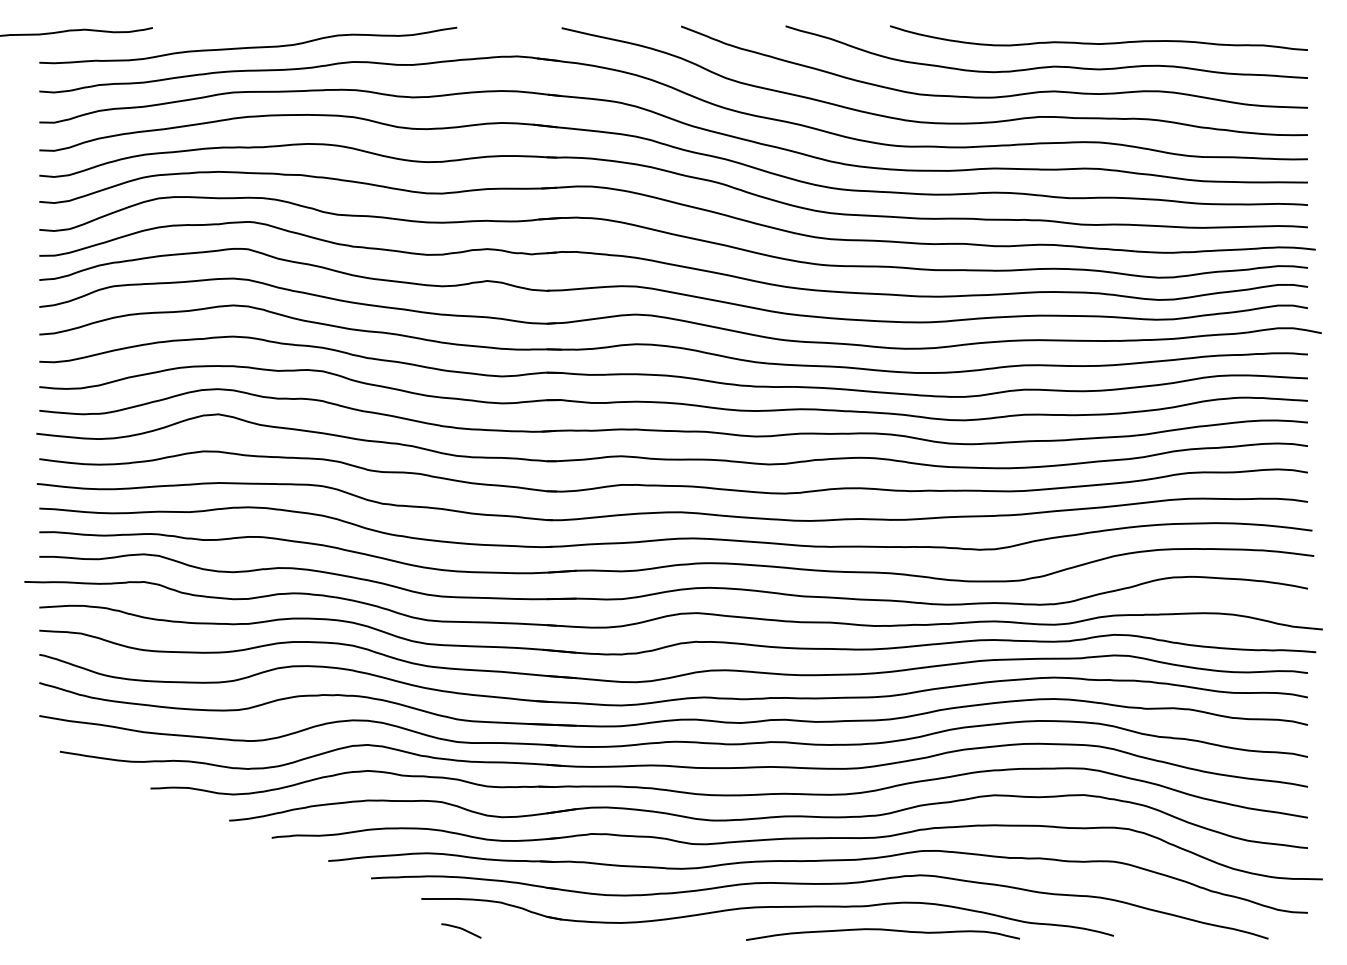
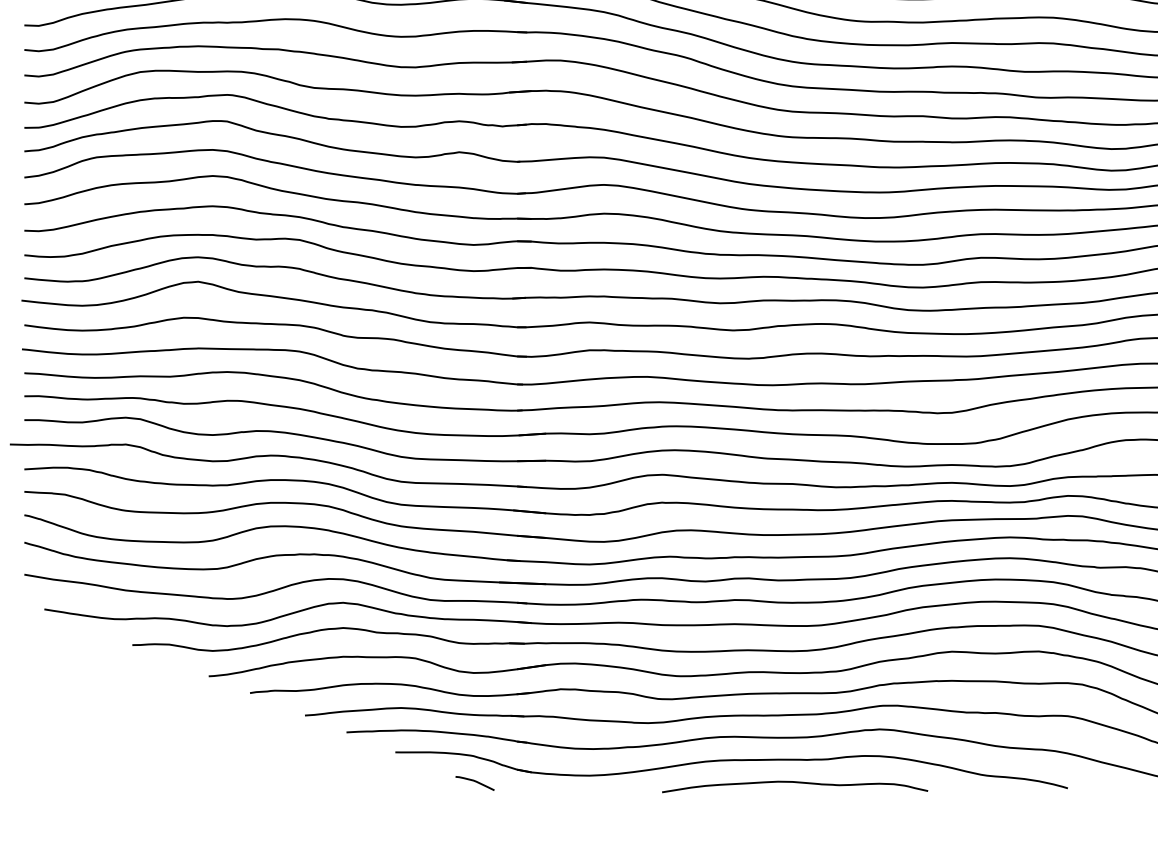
curve: (461, 929) -> (475, 782), moved
curve: (882, 930) -> (794, 782), moved

